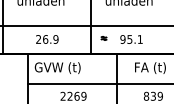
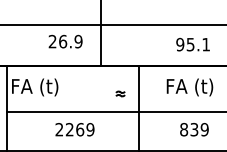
part: (103, 38) -> (119, 94), moved
text: (47, 39) -> (65, 41), moved
text: (131, 39) -> (193, 44), moved
text: (55, 68) -> (47, 88), GVW (t) -> FA (t)

